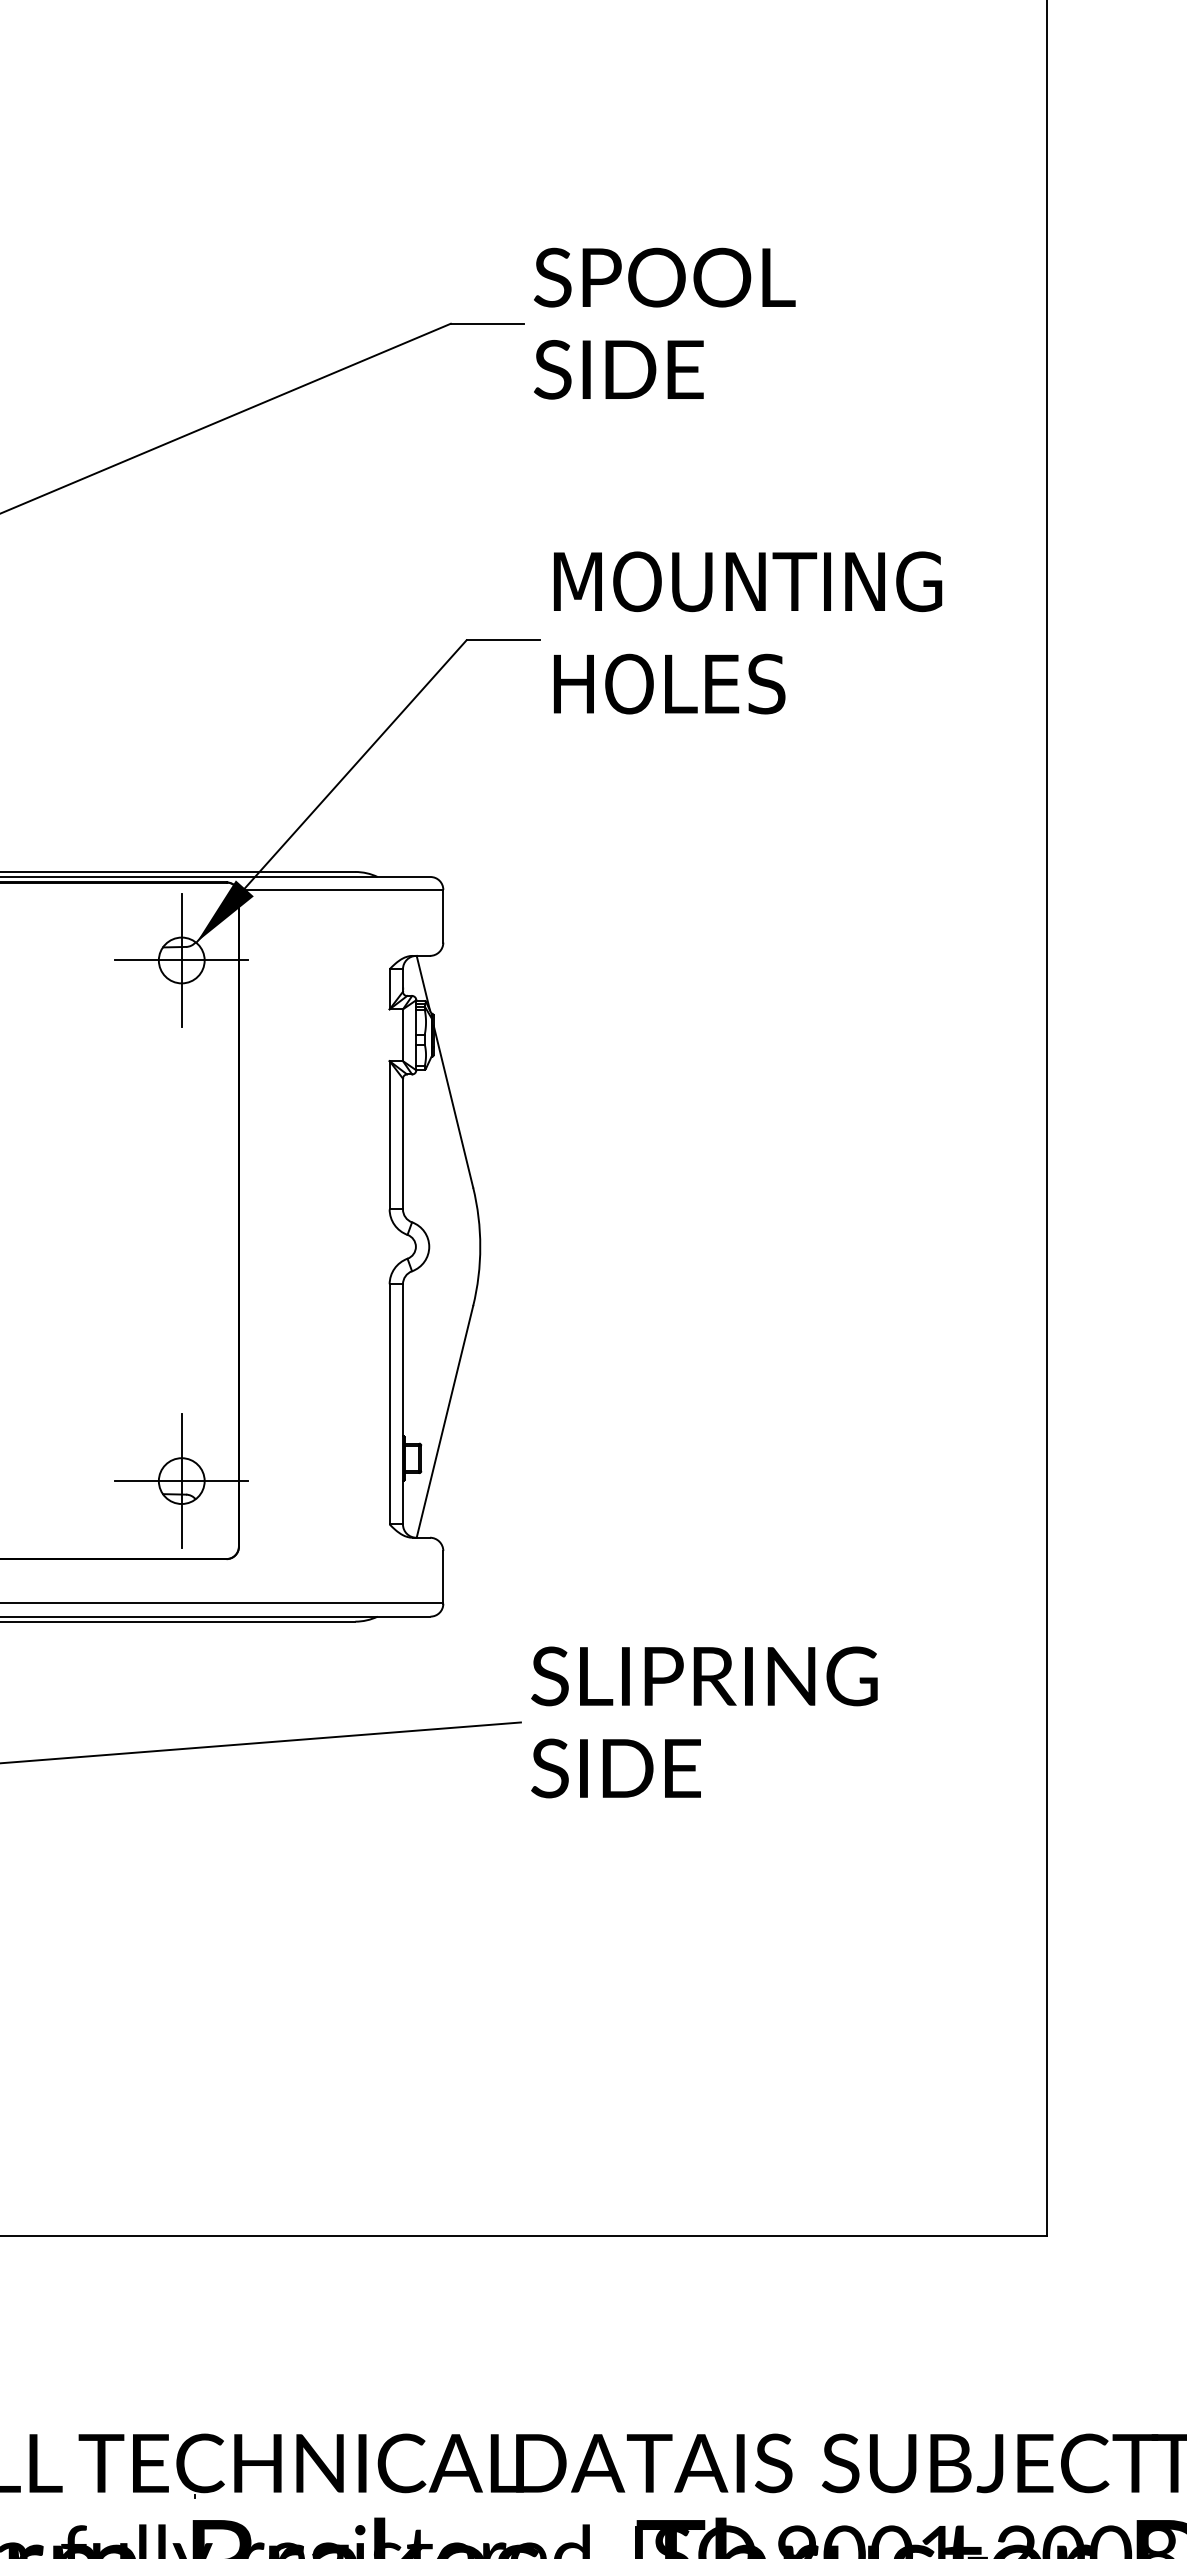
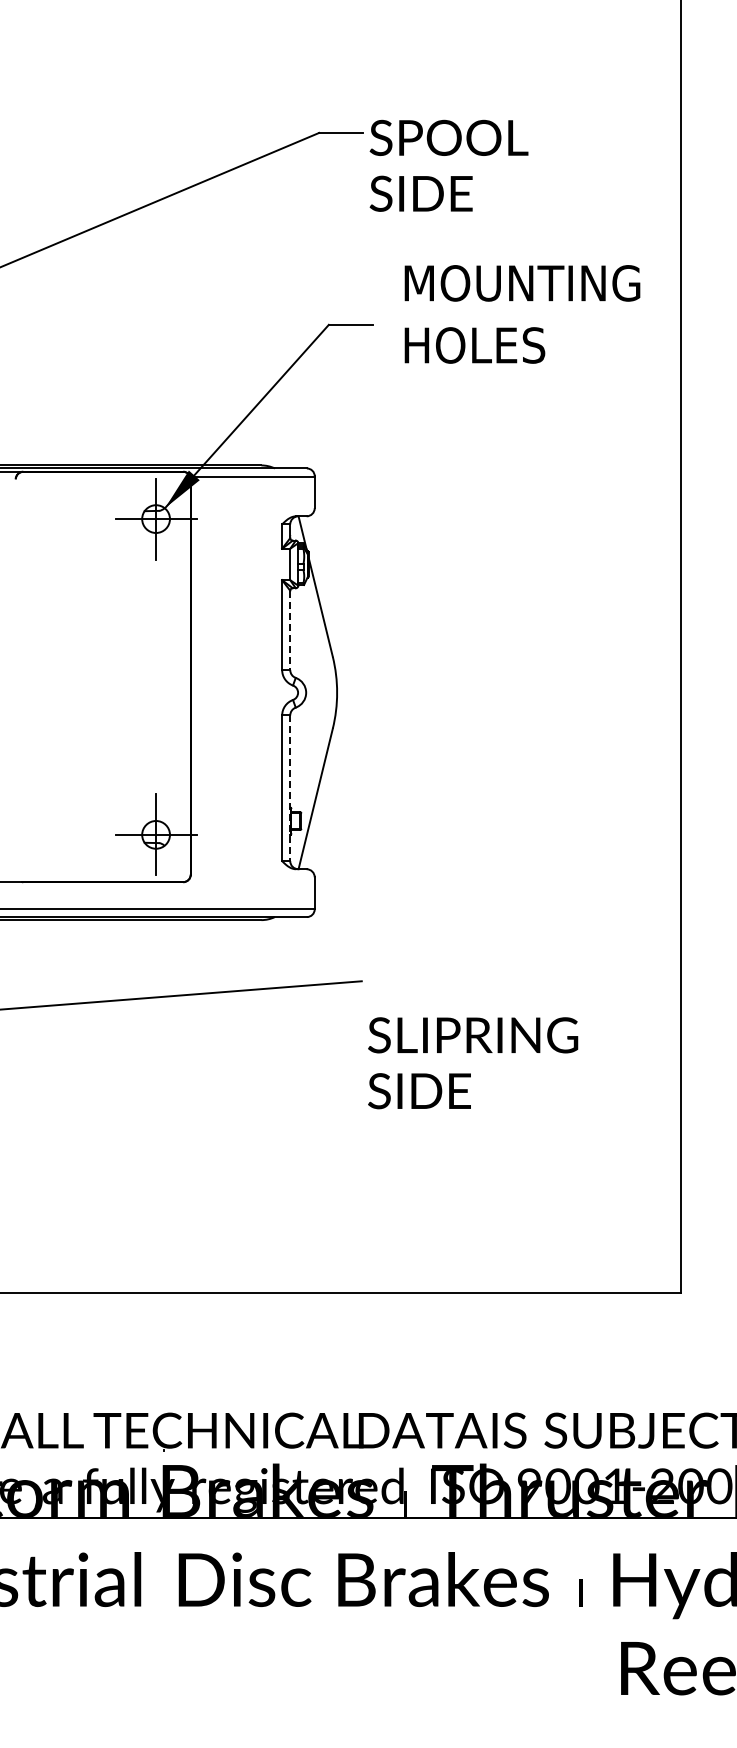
text: (663, 323) -> (448, 165), moved
text: (747, 633) -> (522, 314), moved
line: (403, 1144) -> (290, 630), solid -> dashed
line: (403, 1404) -> (290, 788), solid -> dashed
text: (705, 1722) -> (473, 1063), moved

